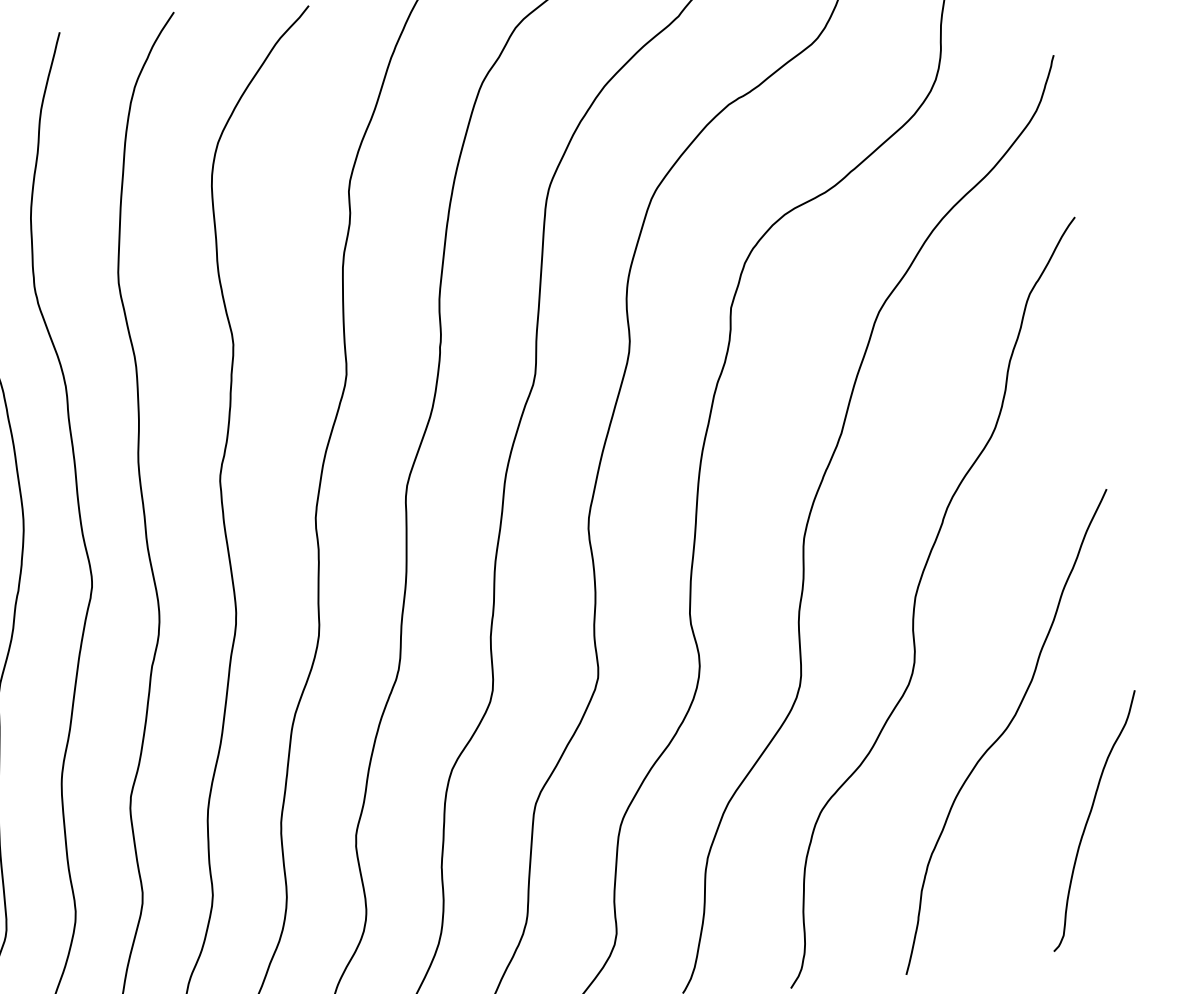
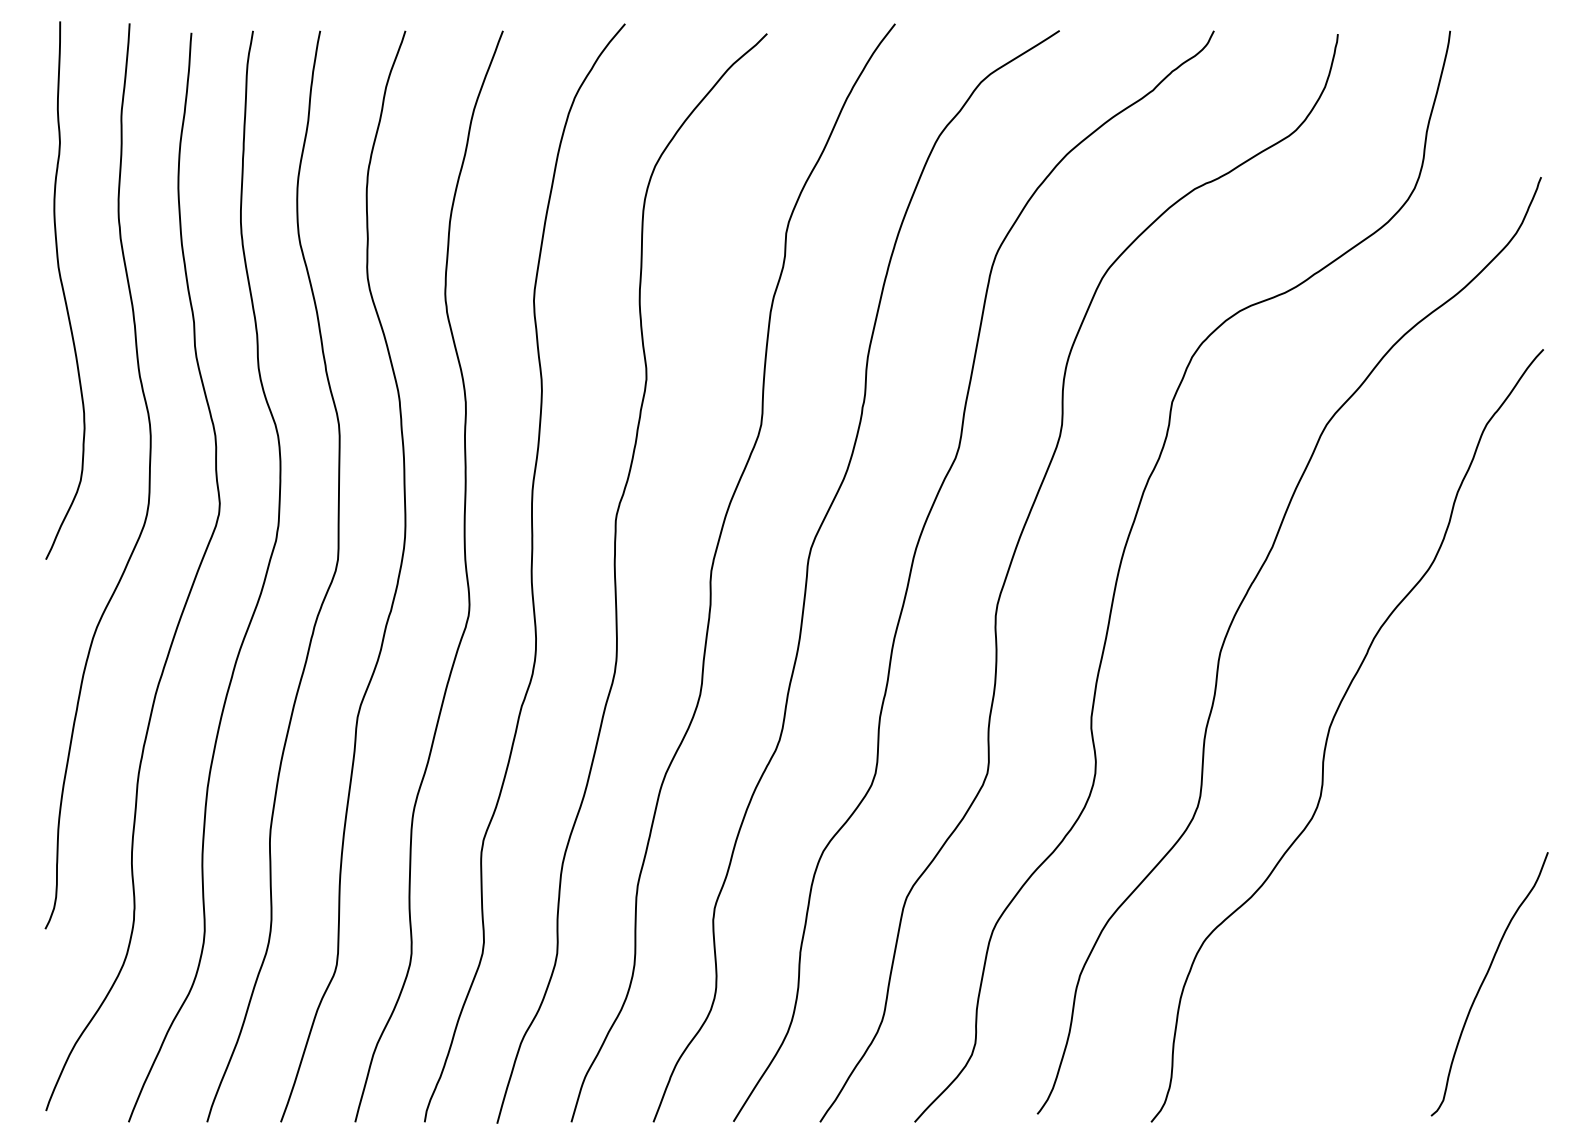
curve: (1006, 730) -> (1408, 878), removed

